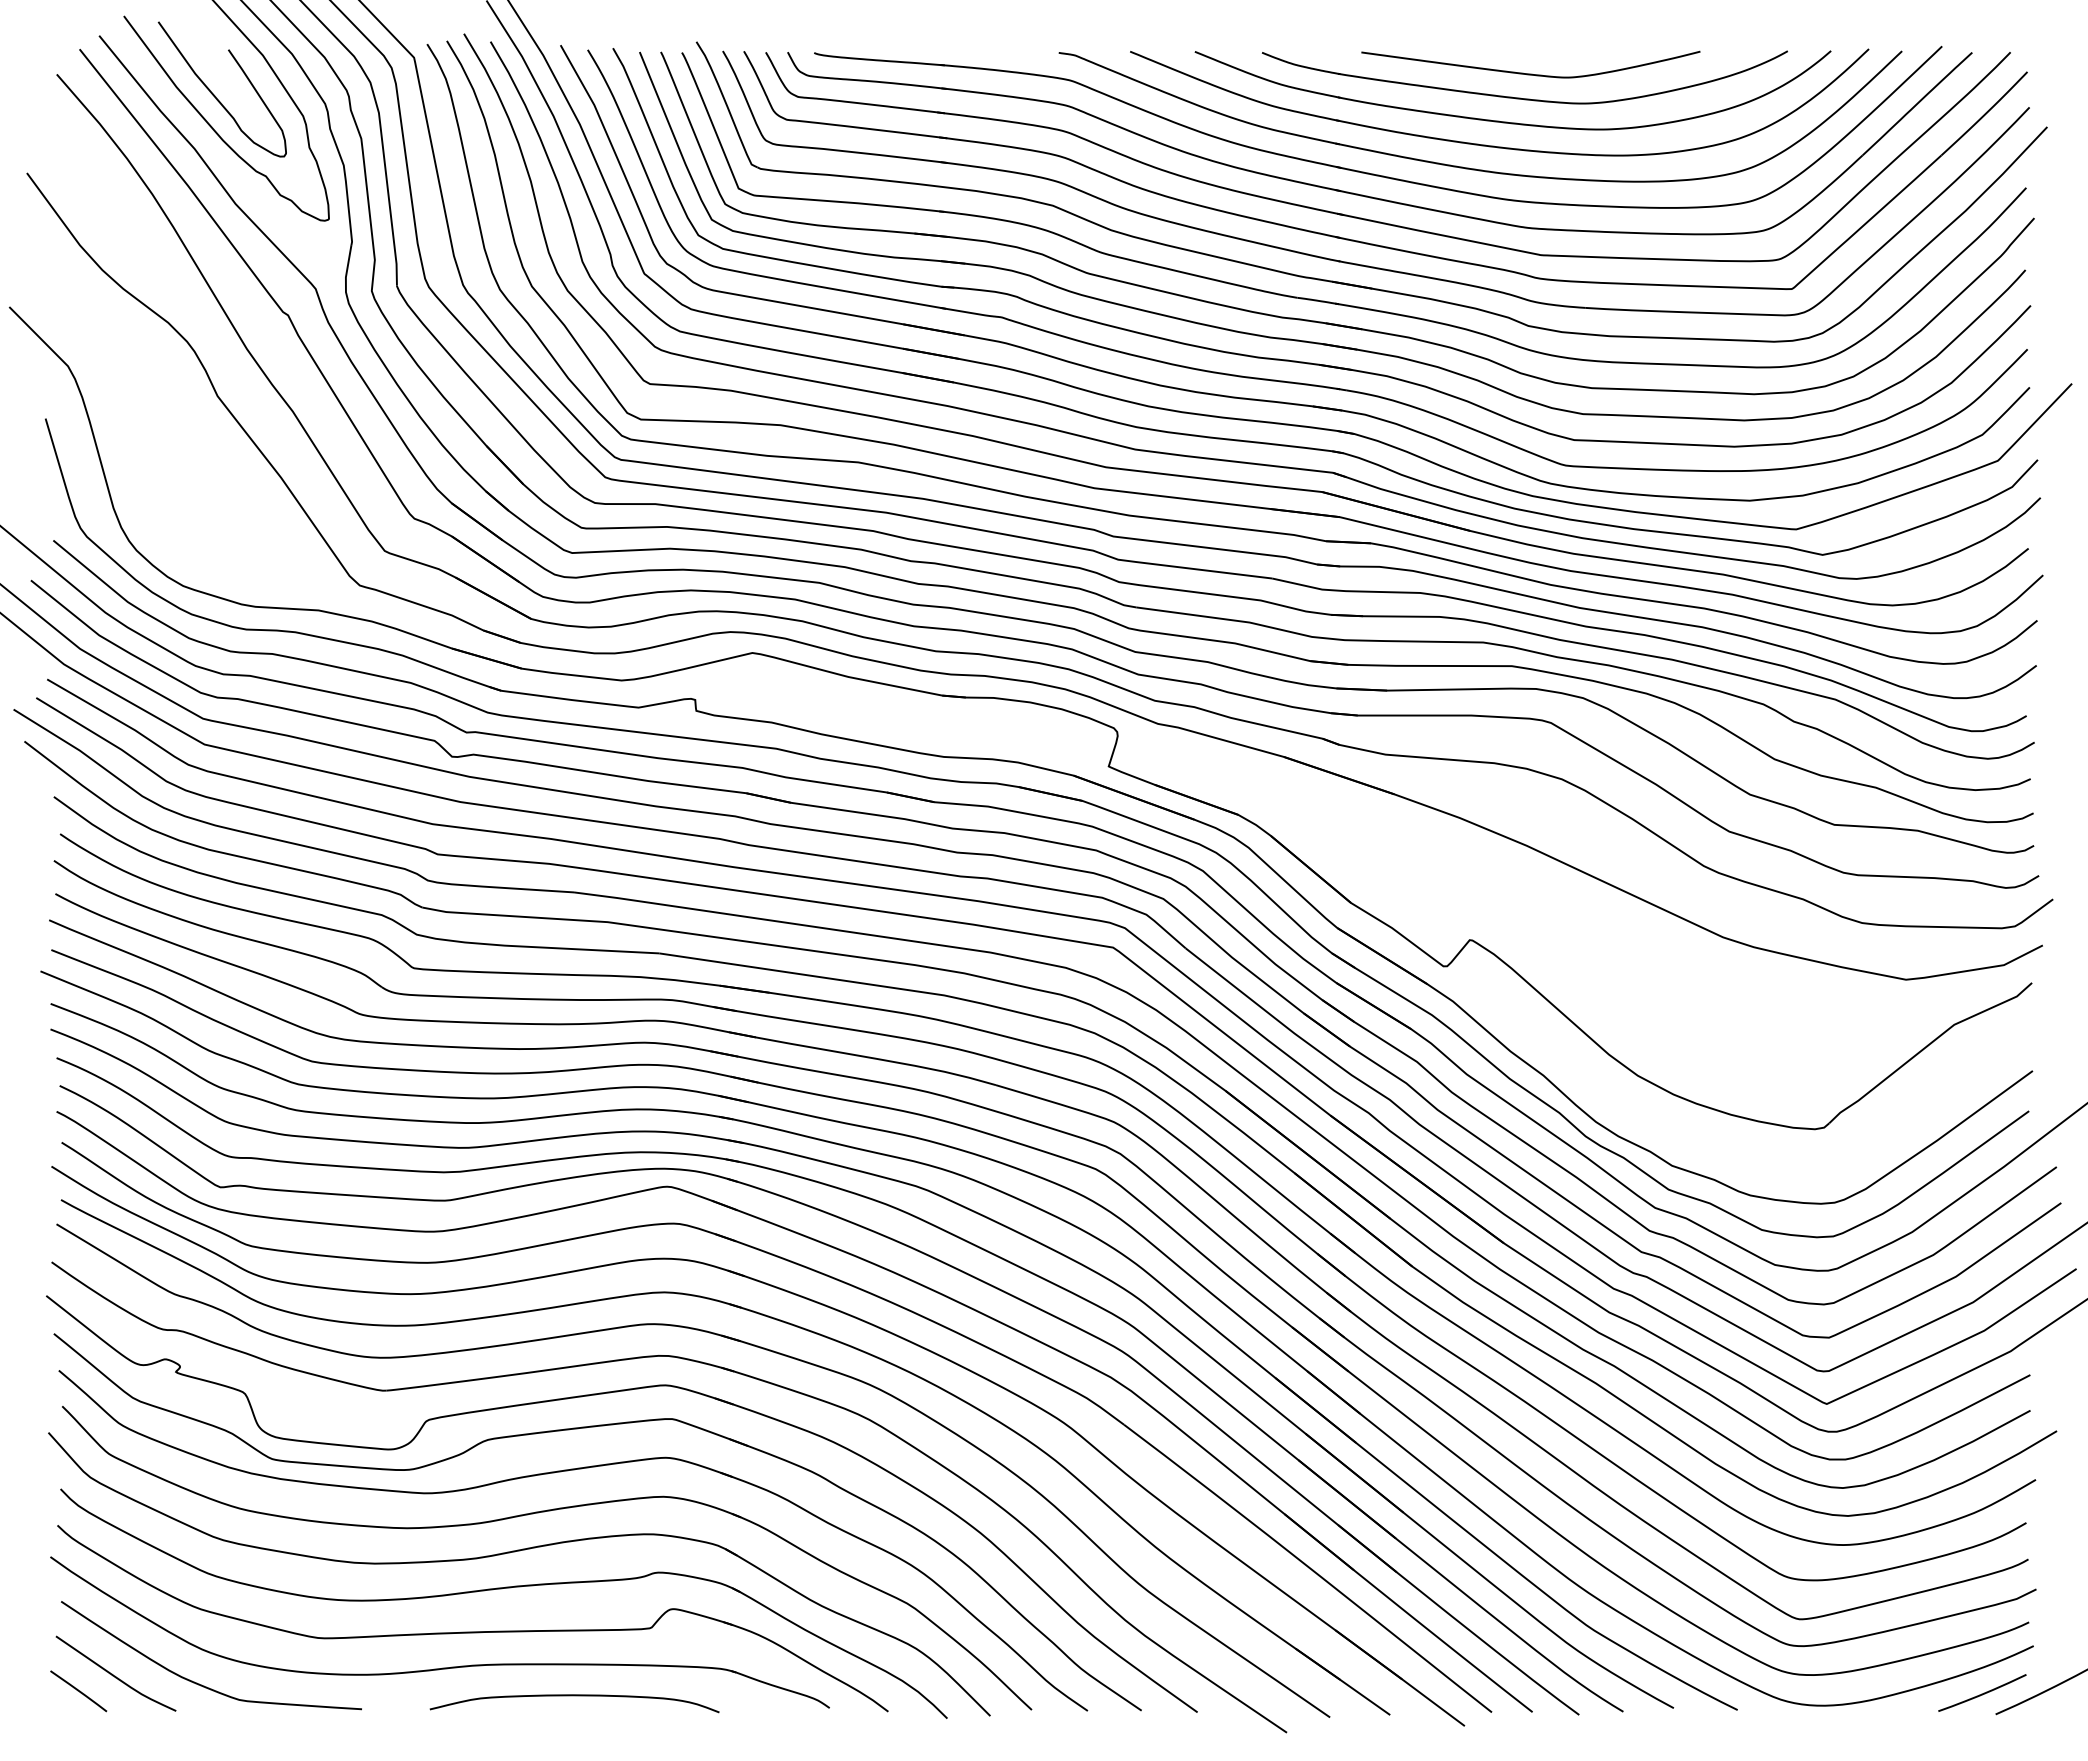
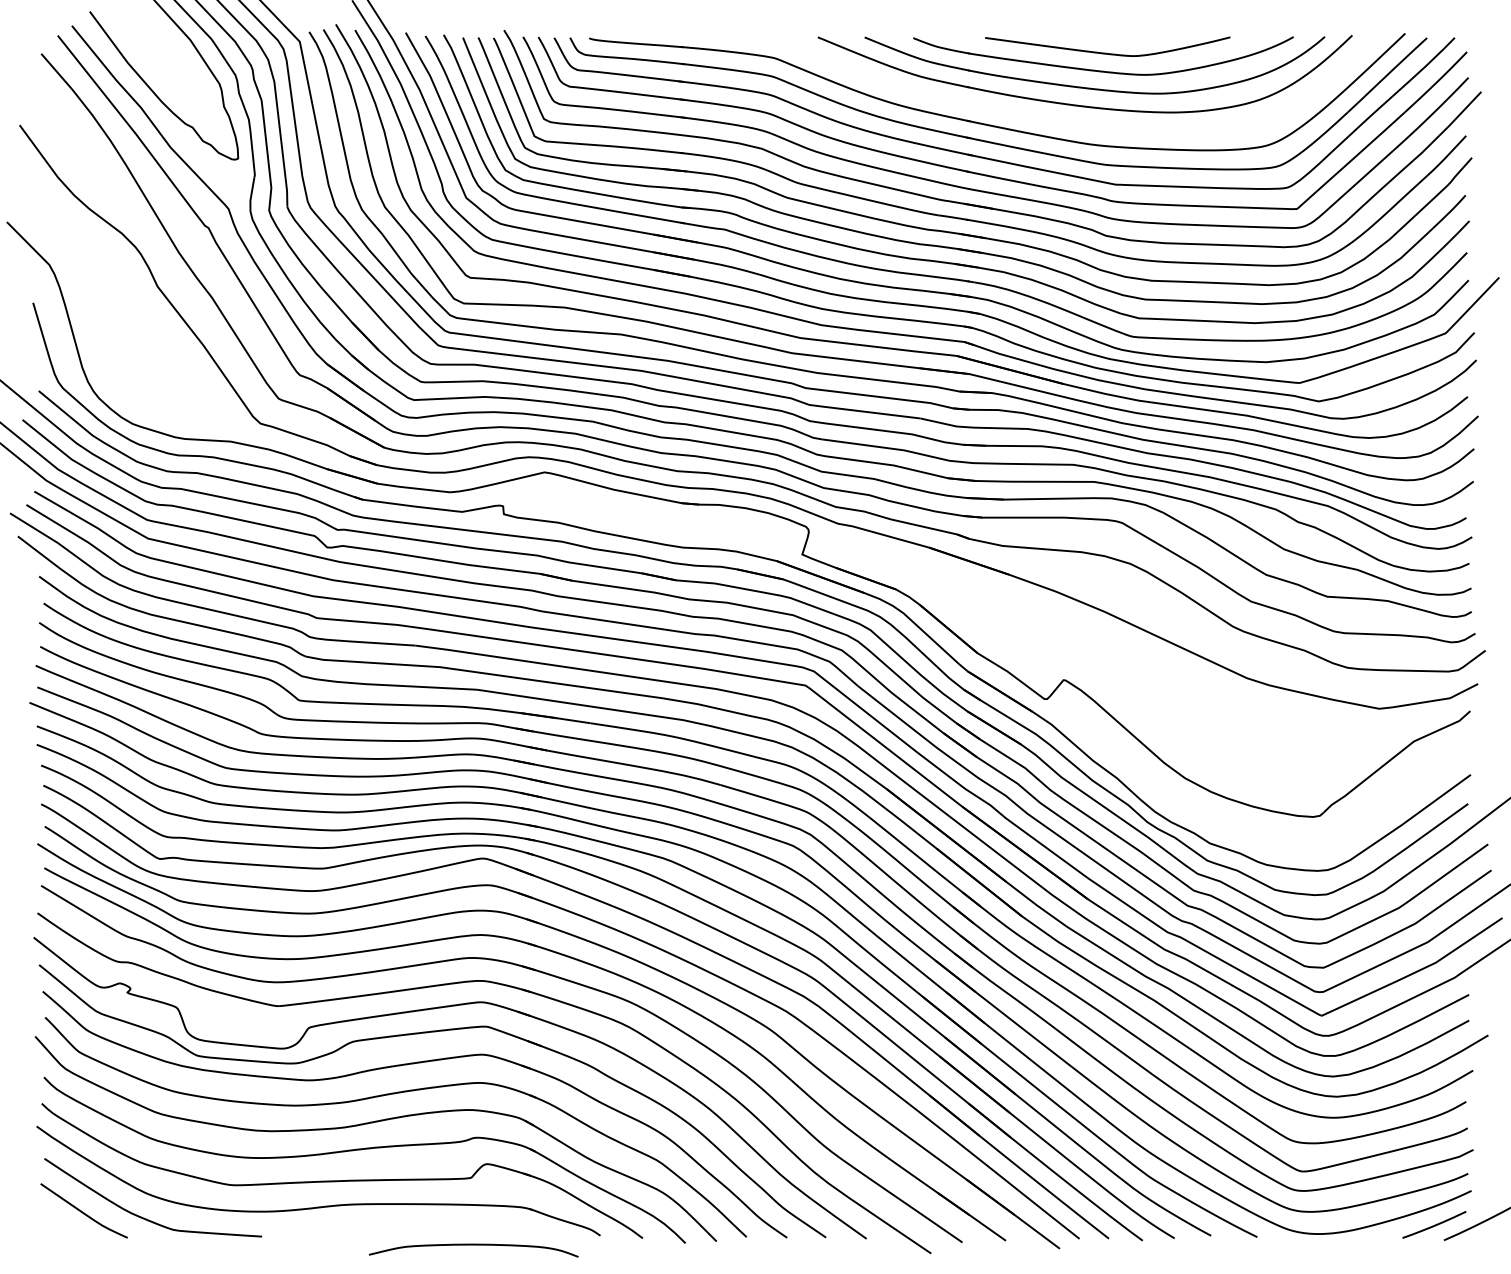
curve: (215, 95) -> (156, 69), removed
part: (1469, 167) -> (1063, 121), removed
line: (78, 1691) -> (56, 1223), removed
curve: (574, 1696) -> (473, 1245), moved

